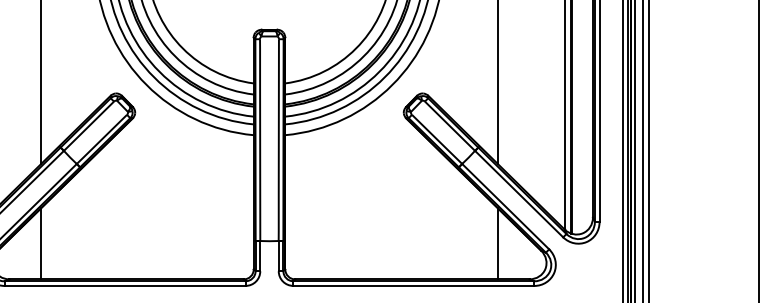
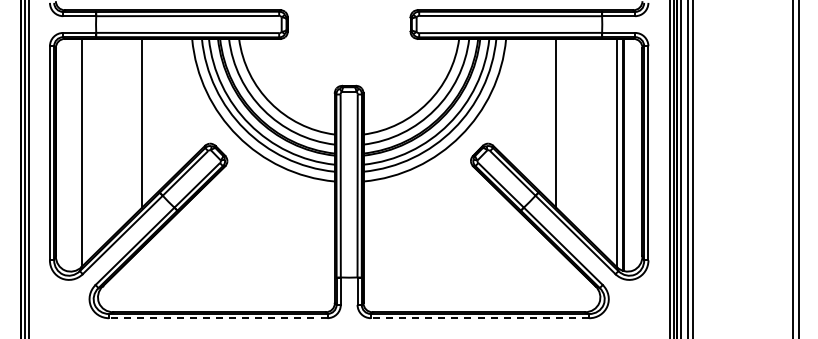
line: (40, 243) -> (141, 279), removed
line: (498, 243) -> (556, 279), removed
line: (124, 286) -> (217, 318), solid -> dashed
line: (413, 286) -> (479, 318), solid -> dashed

